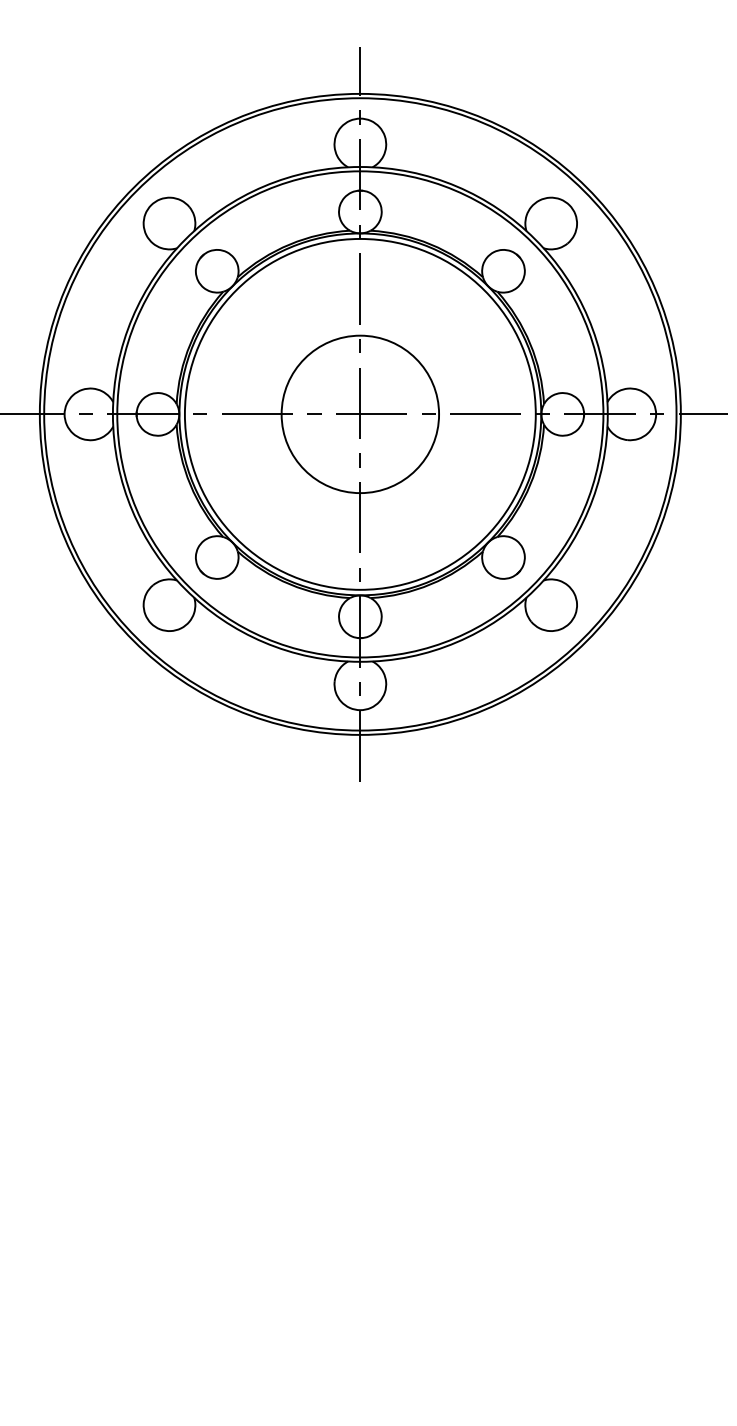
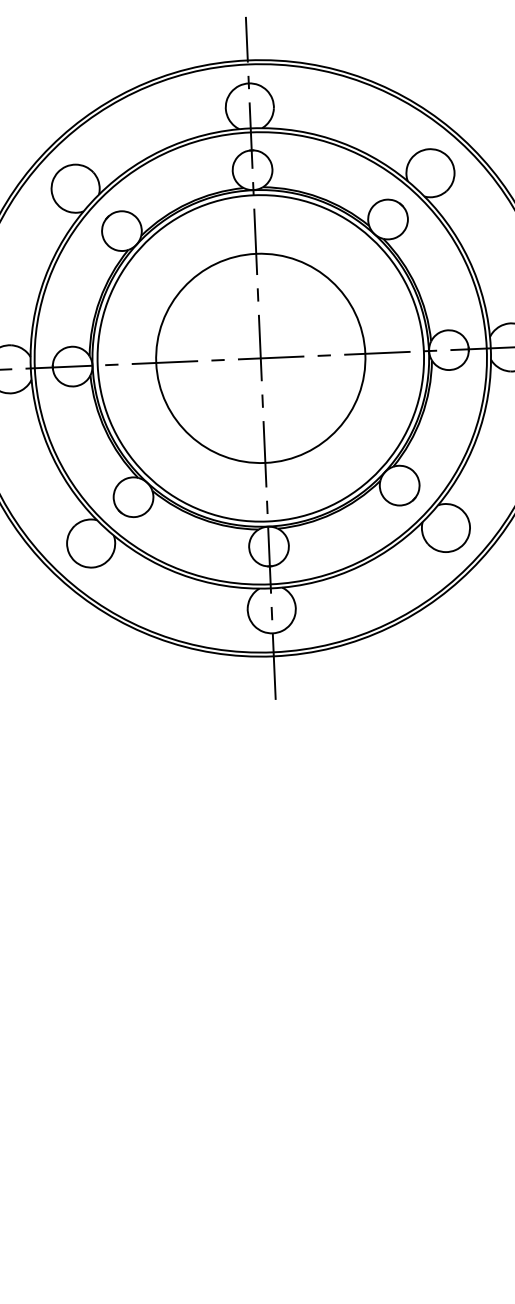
circle: (359, 413) -> (259, 357), size x1.43

